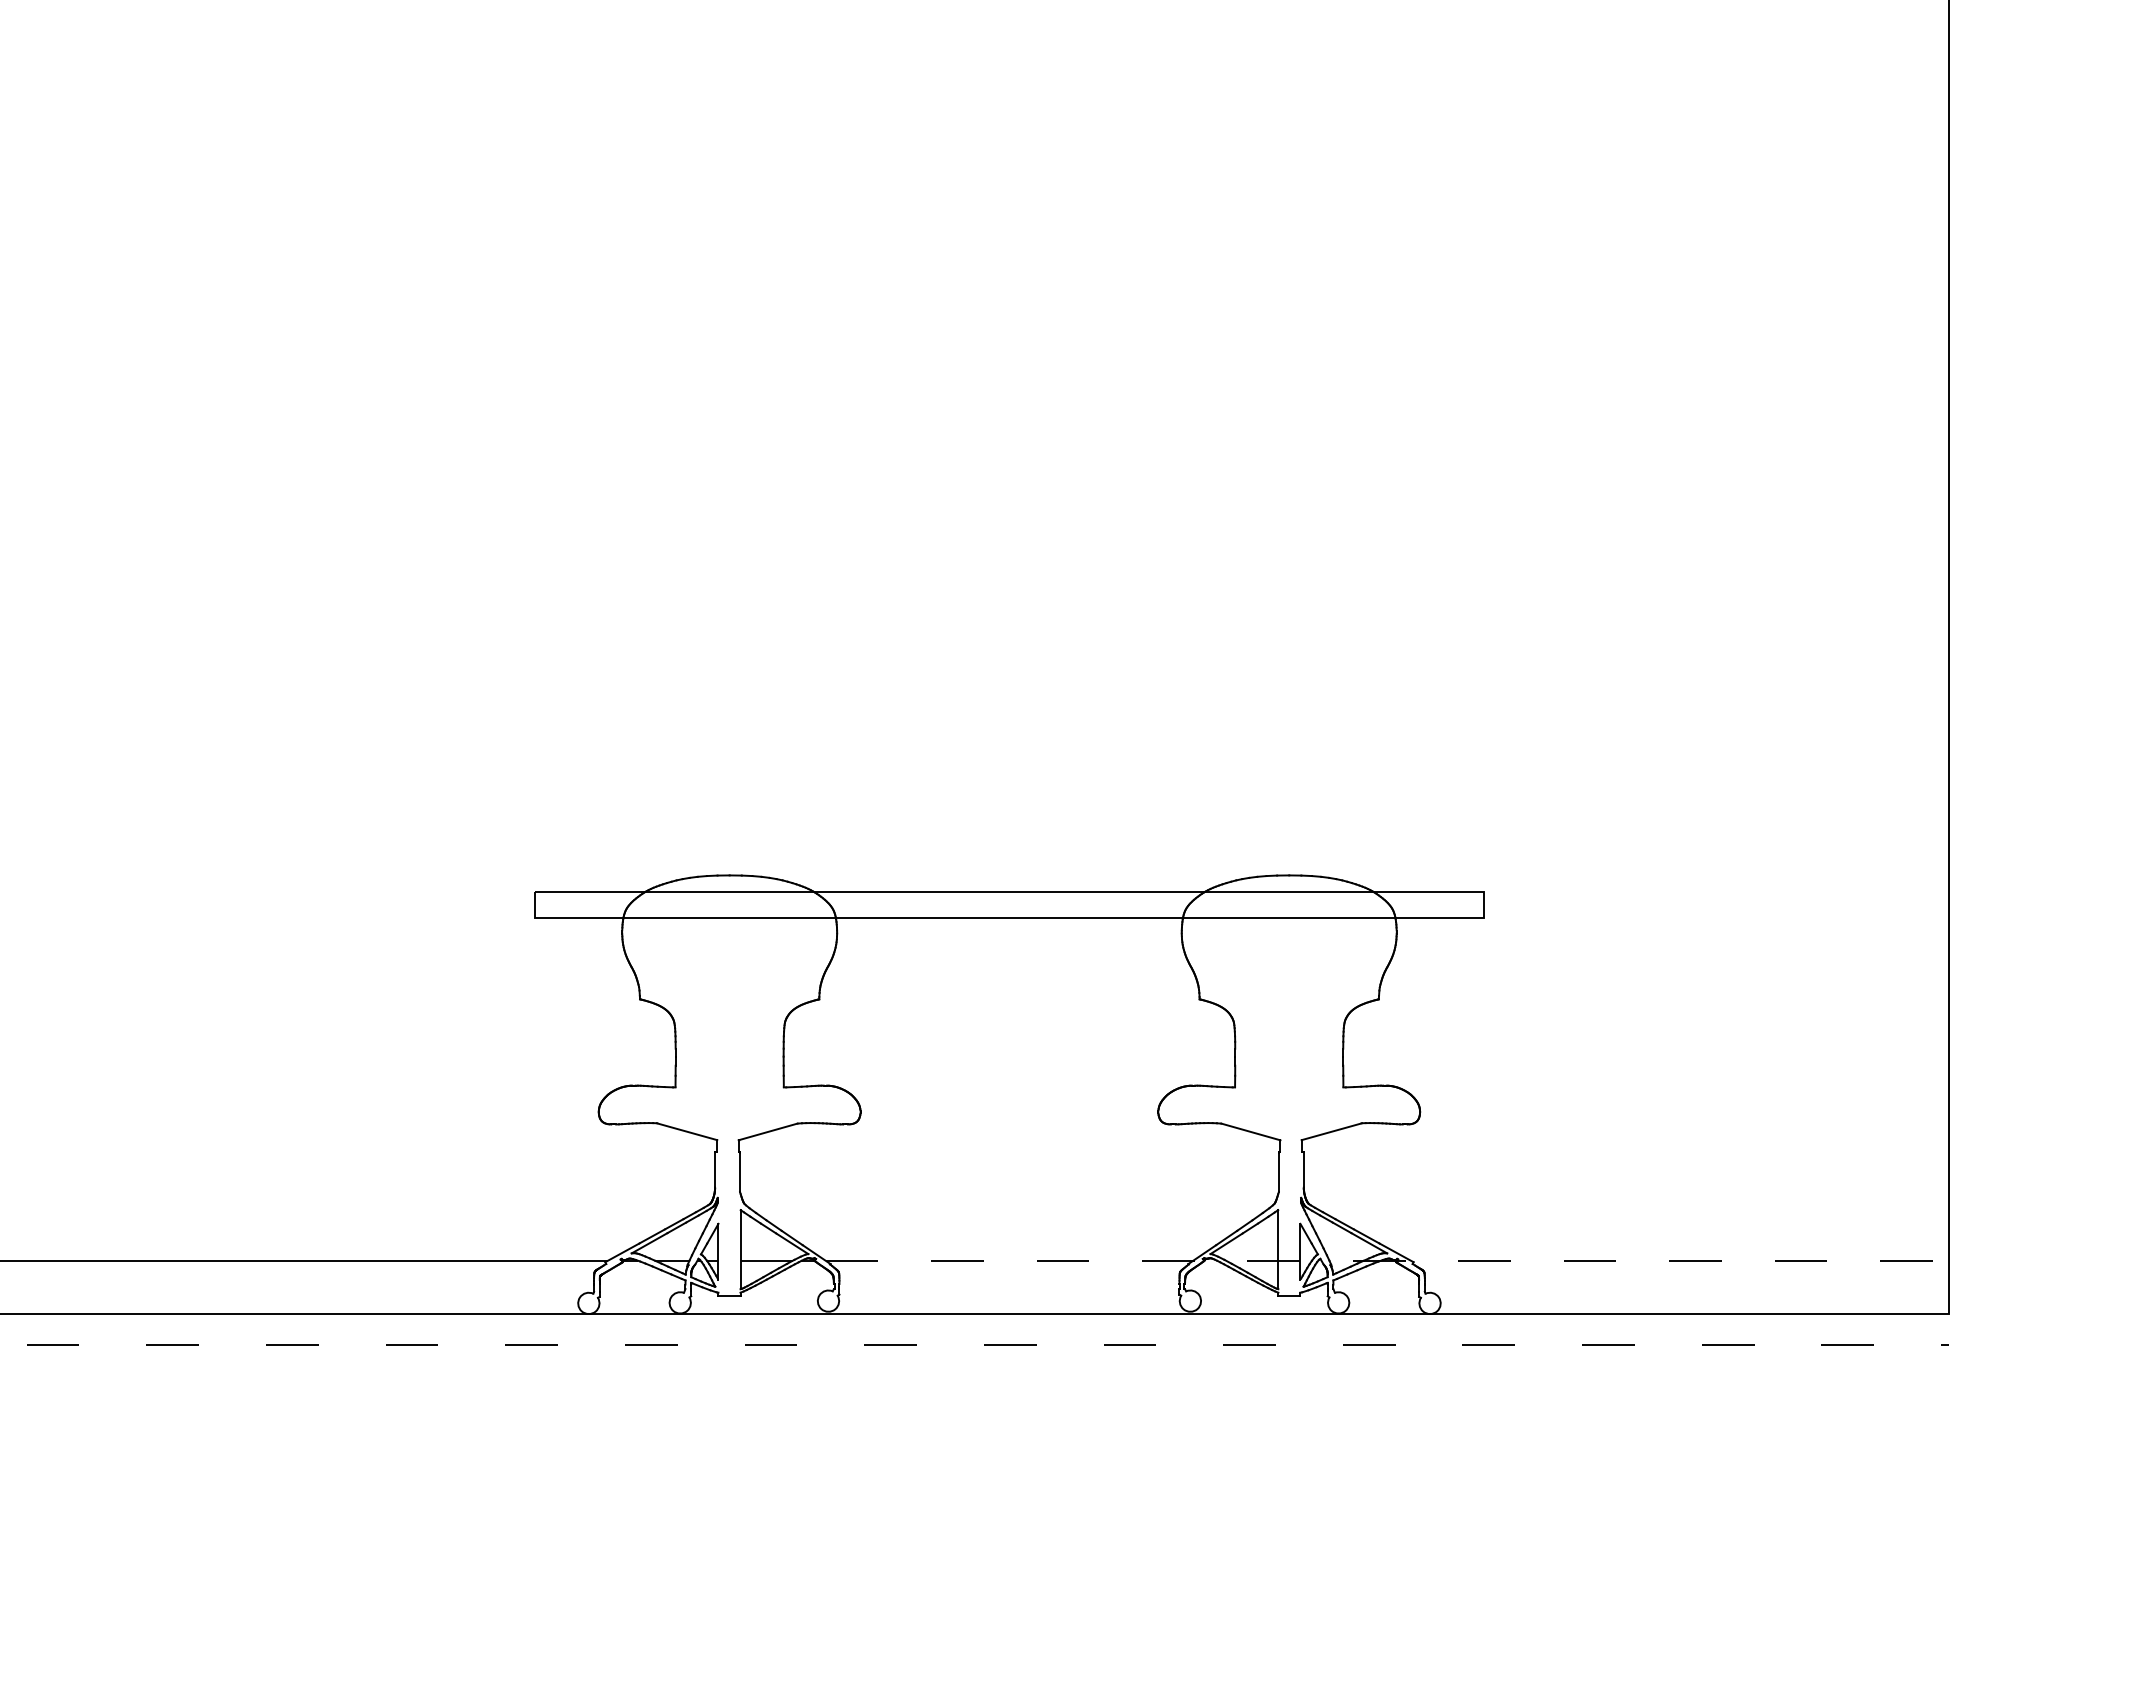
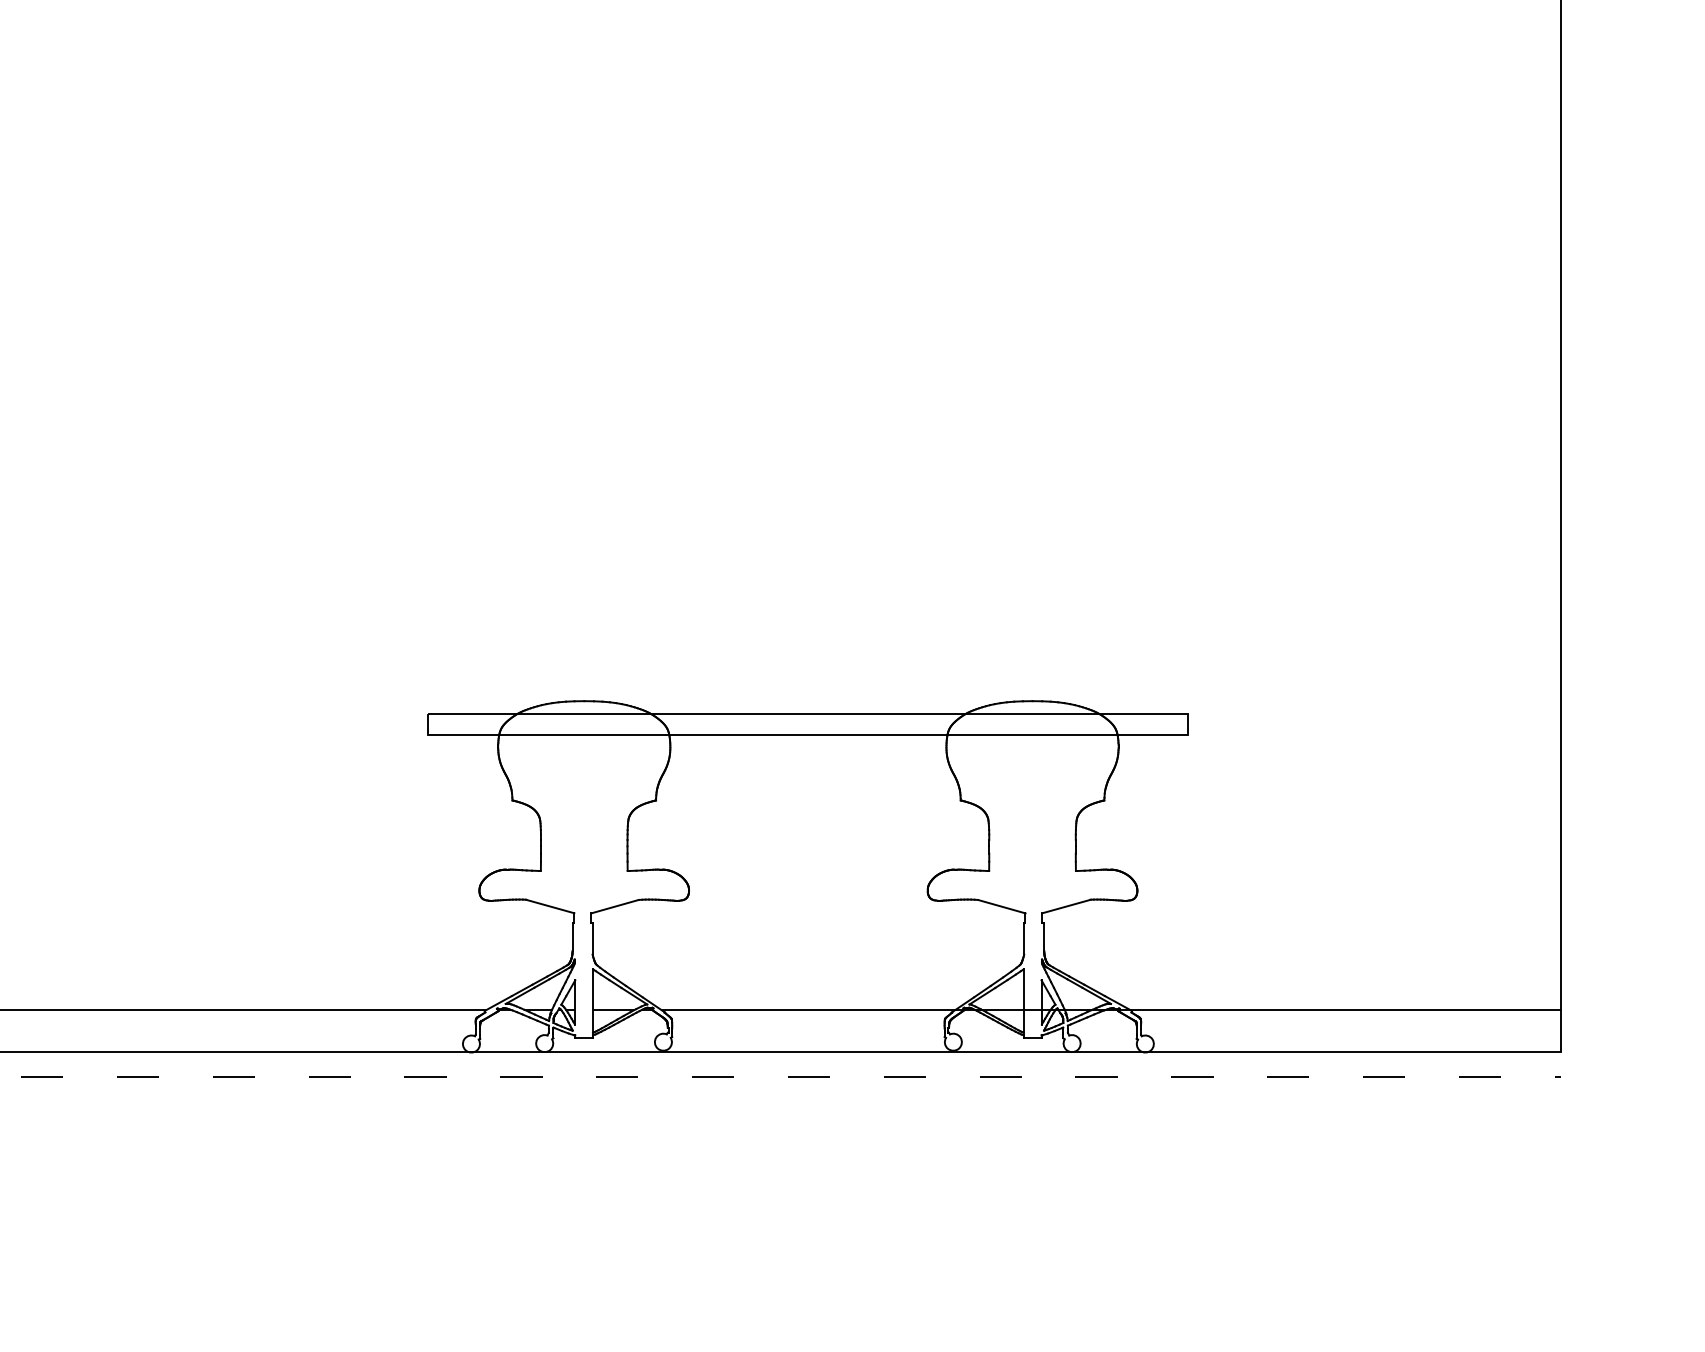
line: (1387, 1260) -> (1111, 1009), dashed -> solid

